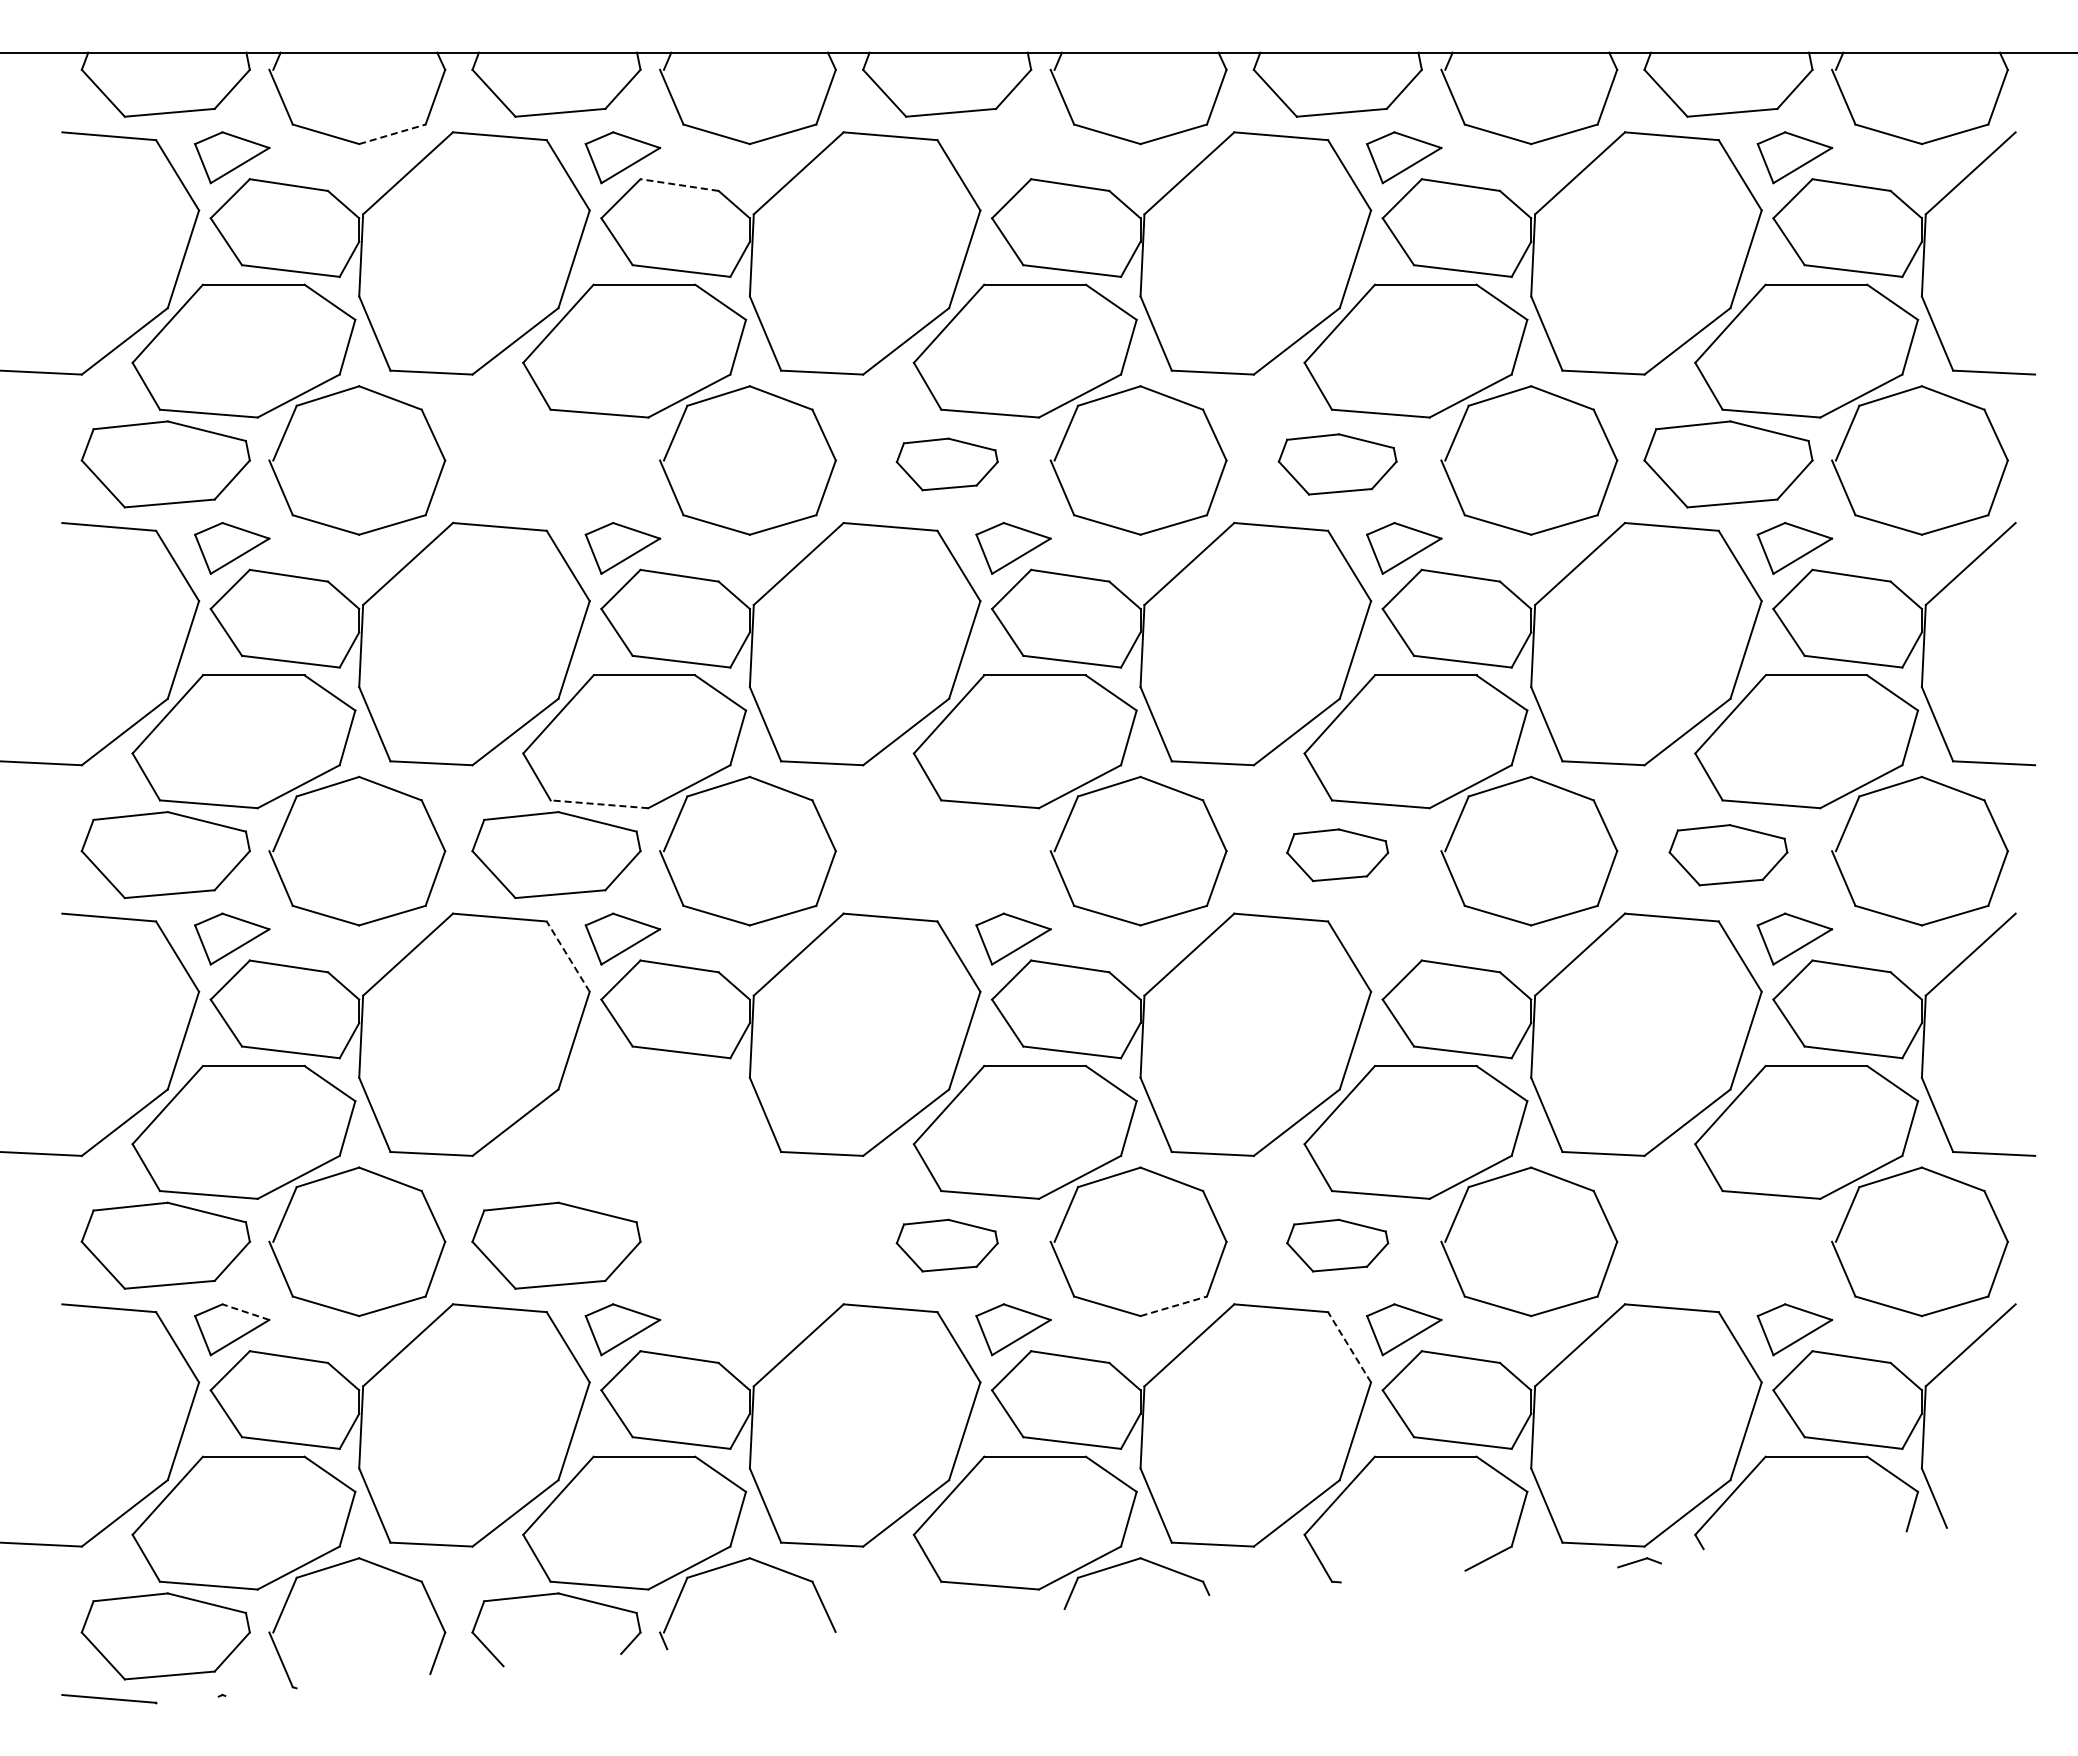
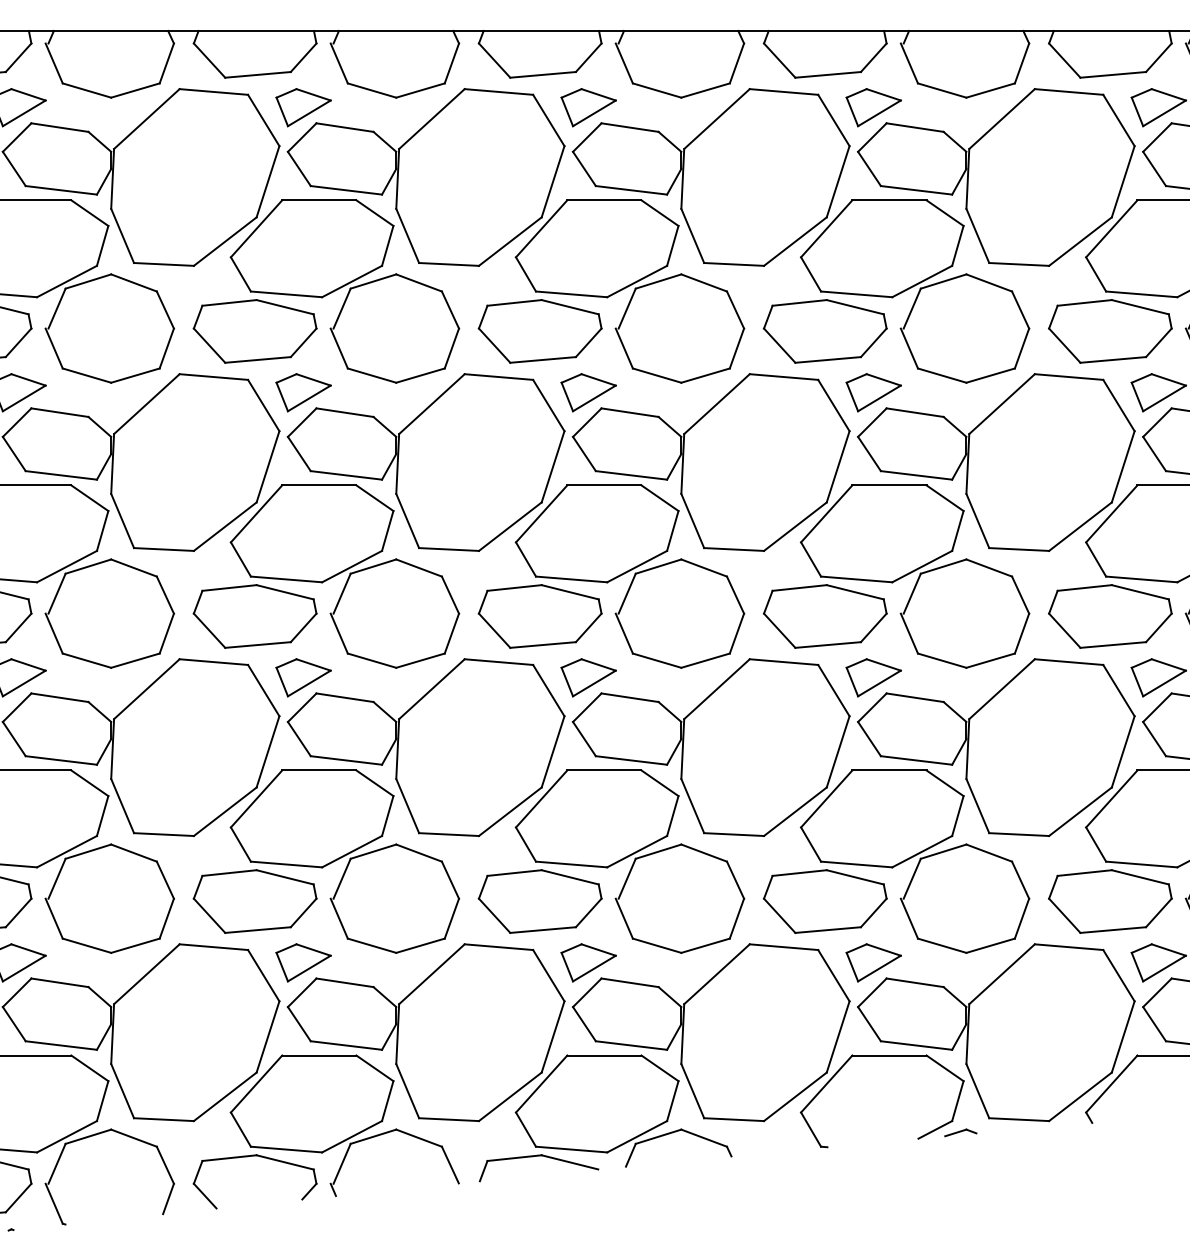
line: (392, 134) -> (135, 90), dashed -> solid
part: (1013, 157) -> (588, 107), added
line: (679, 185) -> (344, 127), dashed -> solid
part: (556, 464) -> (255, 331), added
part: (947, 464) -> (540, 331), size x1.67
part: (1337, 464) -> (825, 331), size x1.43
line: (599, 804) -> (286, 579), dashed -> solid
part: (947, 855) -> (540, 616), added
part: (1337, 855) -> (825, 616), size x1.67
part: (1728, 855) -> (1110, 616), size x1.43
part: (1404, 938) -> (873, 677), added
line: (567, 956) -> (263, 690), dashed -> solid
part: (679, 1191) -> (344, 861), added
part: (947, 1245) -> (540, 901), size x1.67
part: (1337, 1245) -> (825, 901), size x1.67
part: (1728, 1245) -> (1110, 901), added
line: (1173, 1306) -> (705, 945), dashed -> solid
line: (245, 1312) -> (28, 950), dashed -> solid
line: (1349, 1346) -> (833, 975), dashed -> solid
part: (1639, 1562) -> (960, 1132), moved
part: (941, 1595) -> (536, 1156), added

